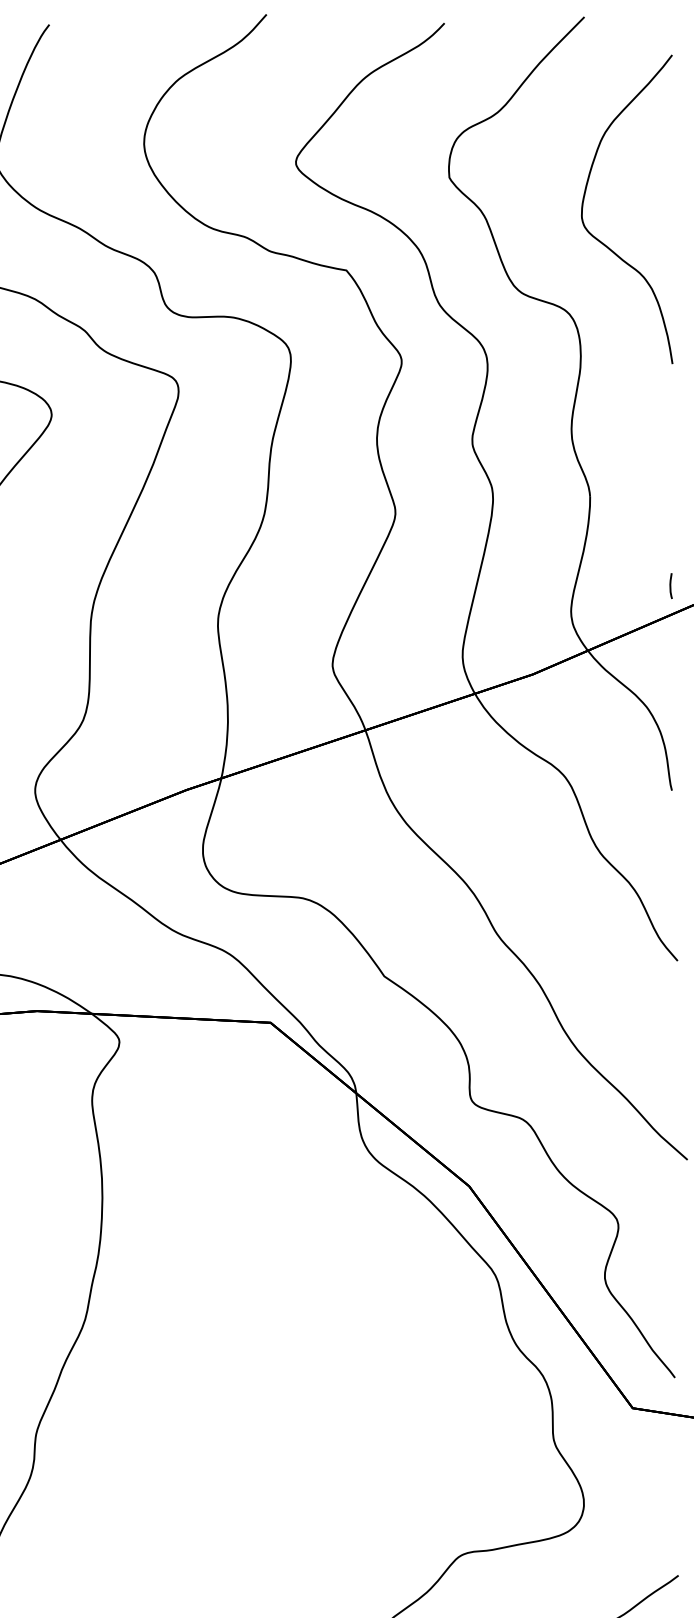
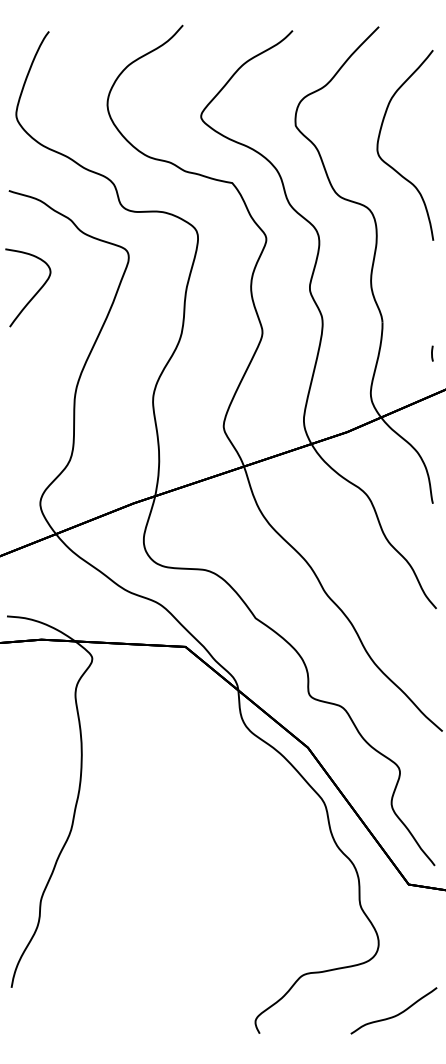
line: (671, 585) -> (432, 353), moved

